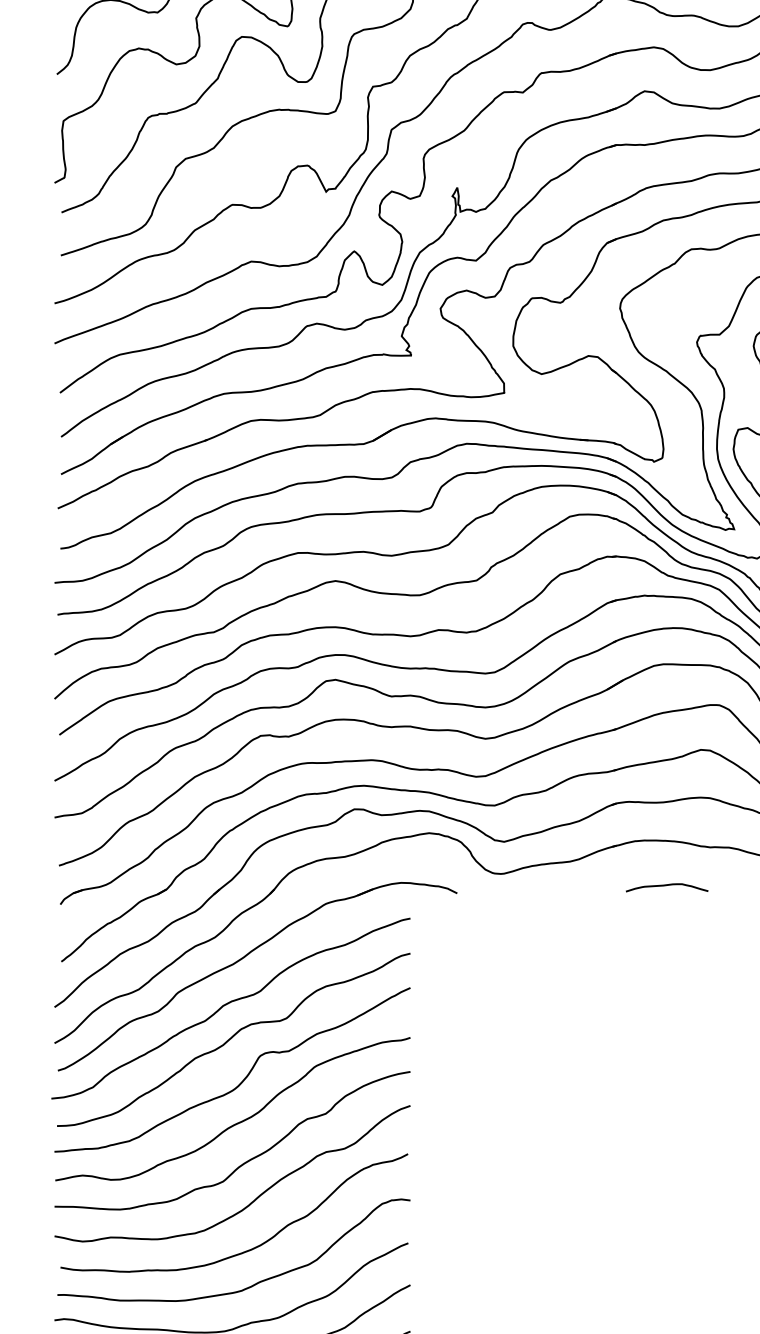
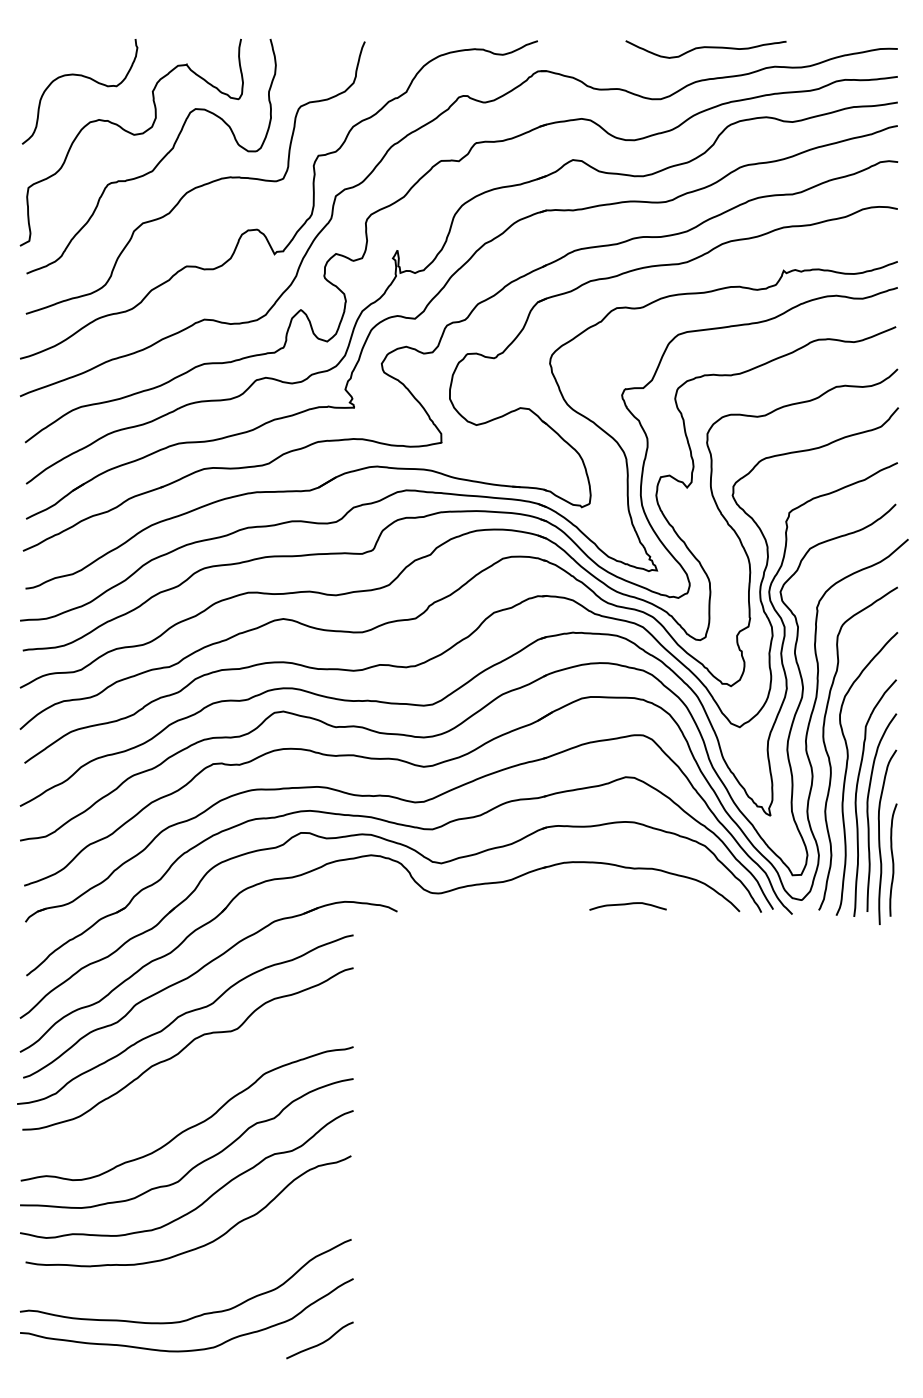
curve: (666, 885) -> (627, 904), moved
curve: (242, 1079) -> (196, 1086), removed
curve: (247, 1286) -> (200, 1280), removed

